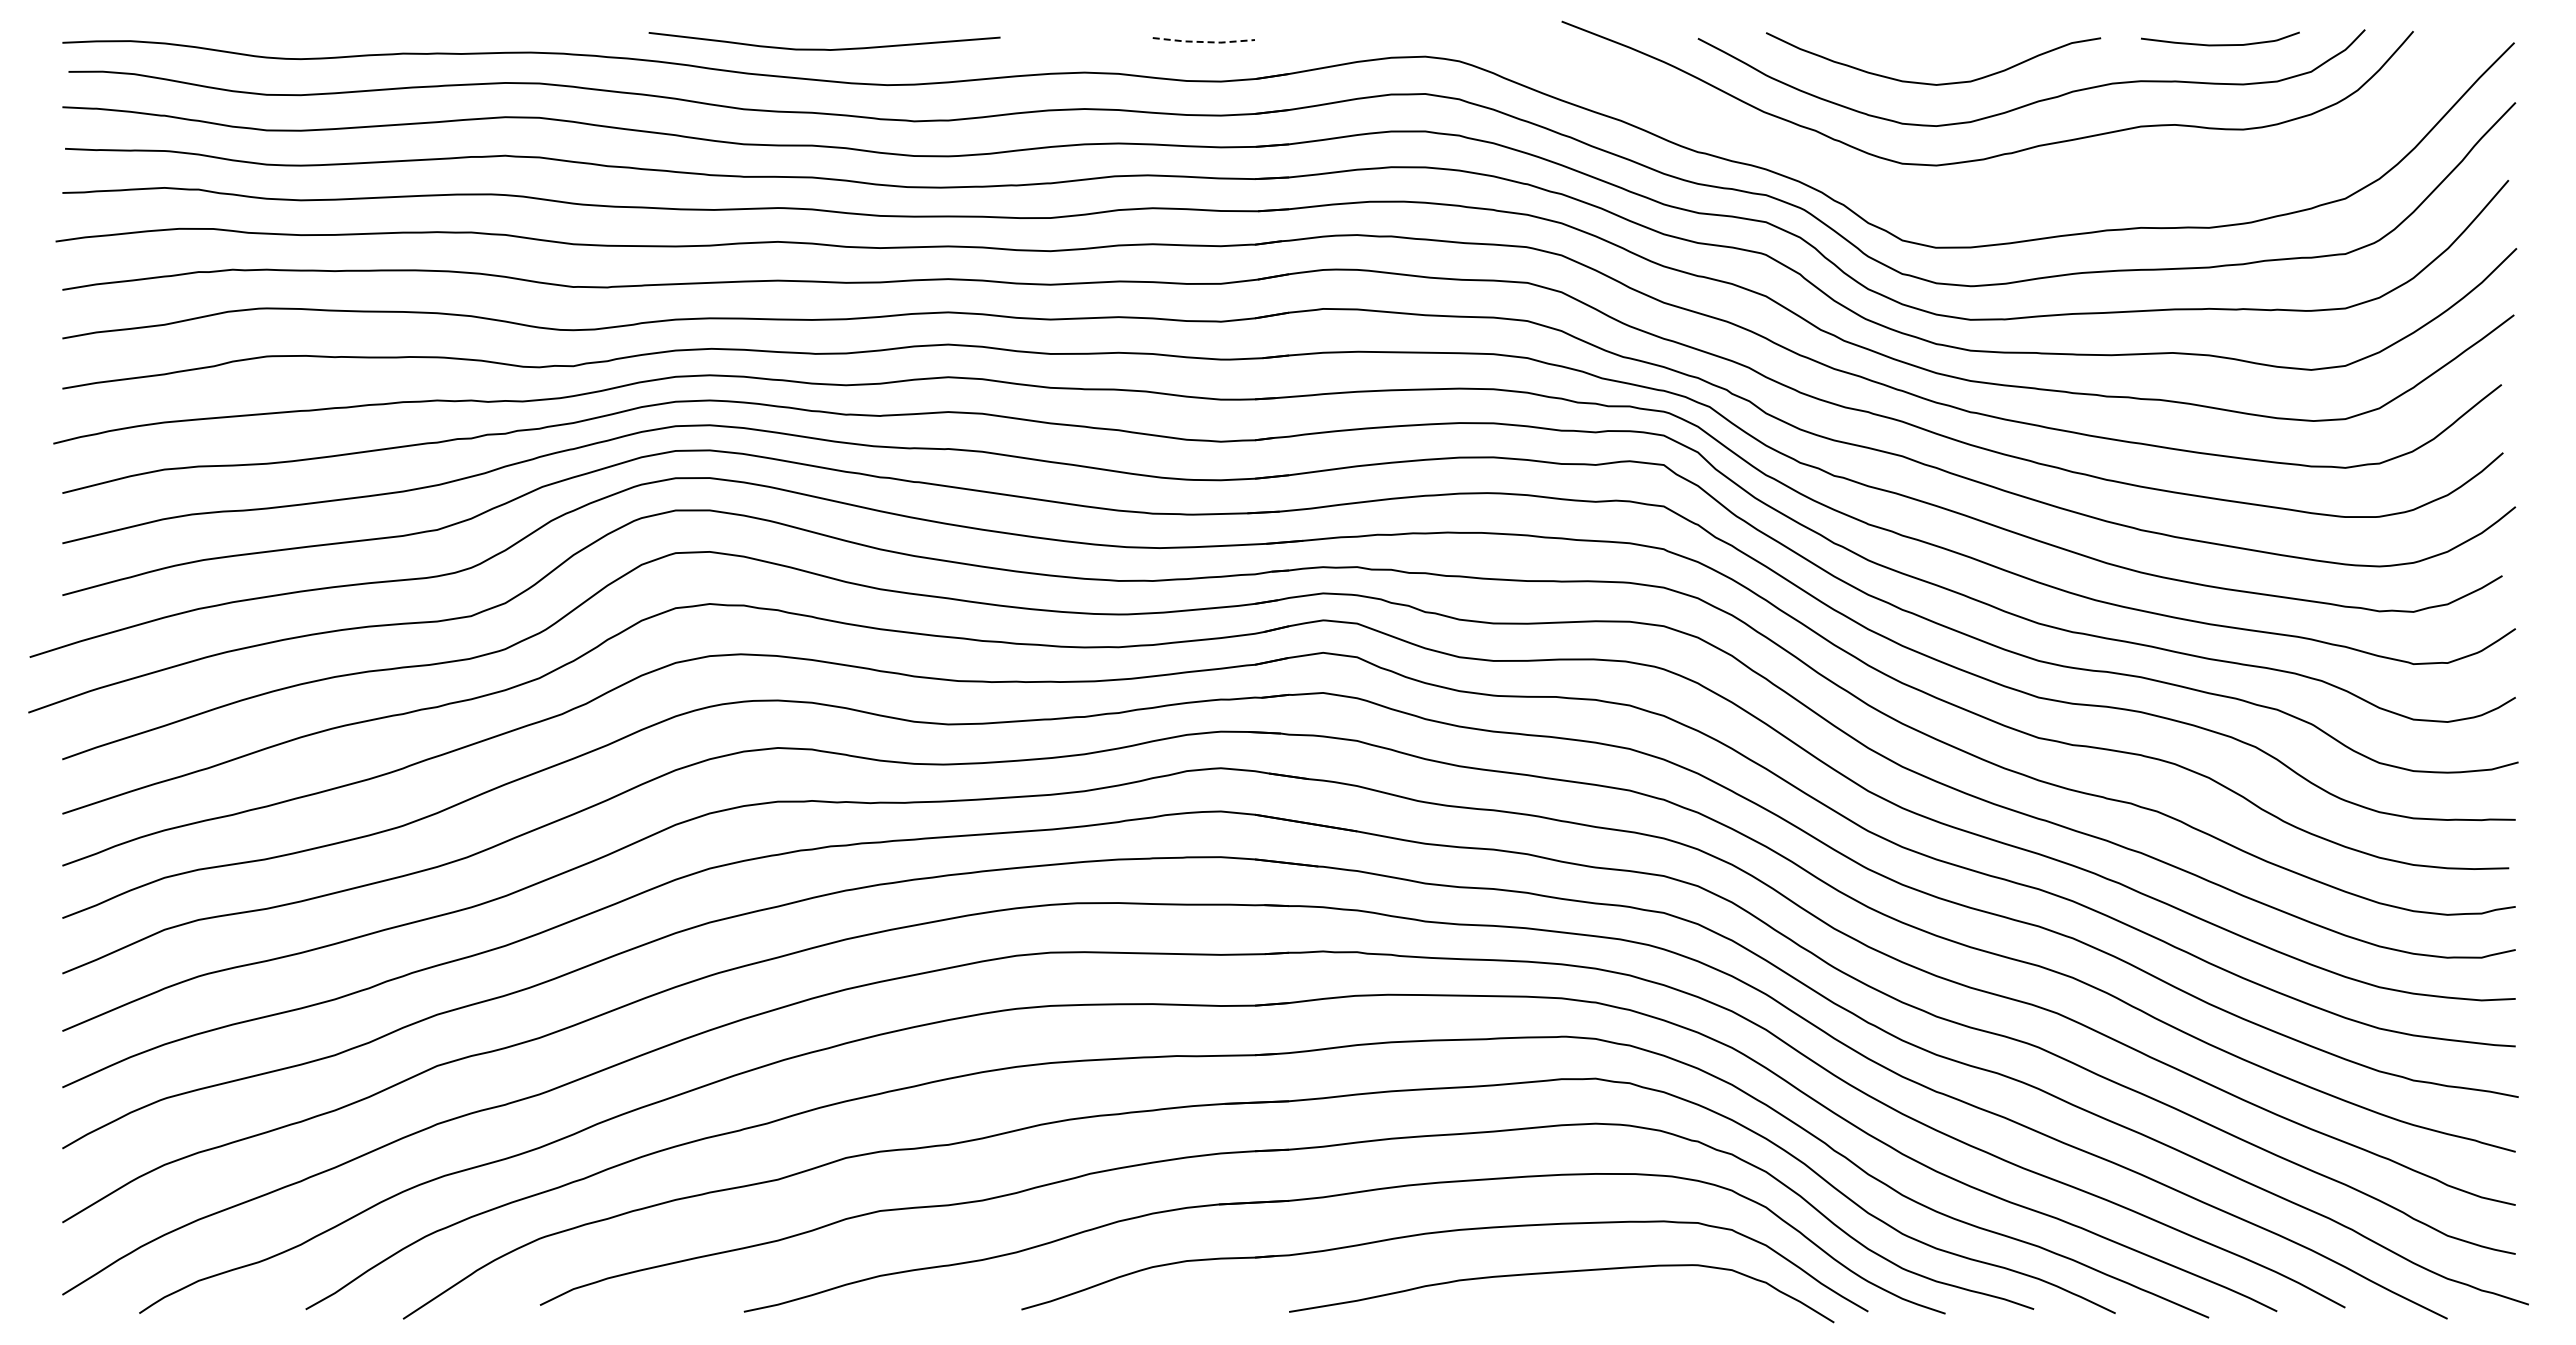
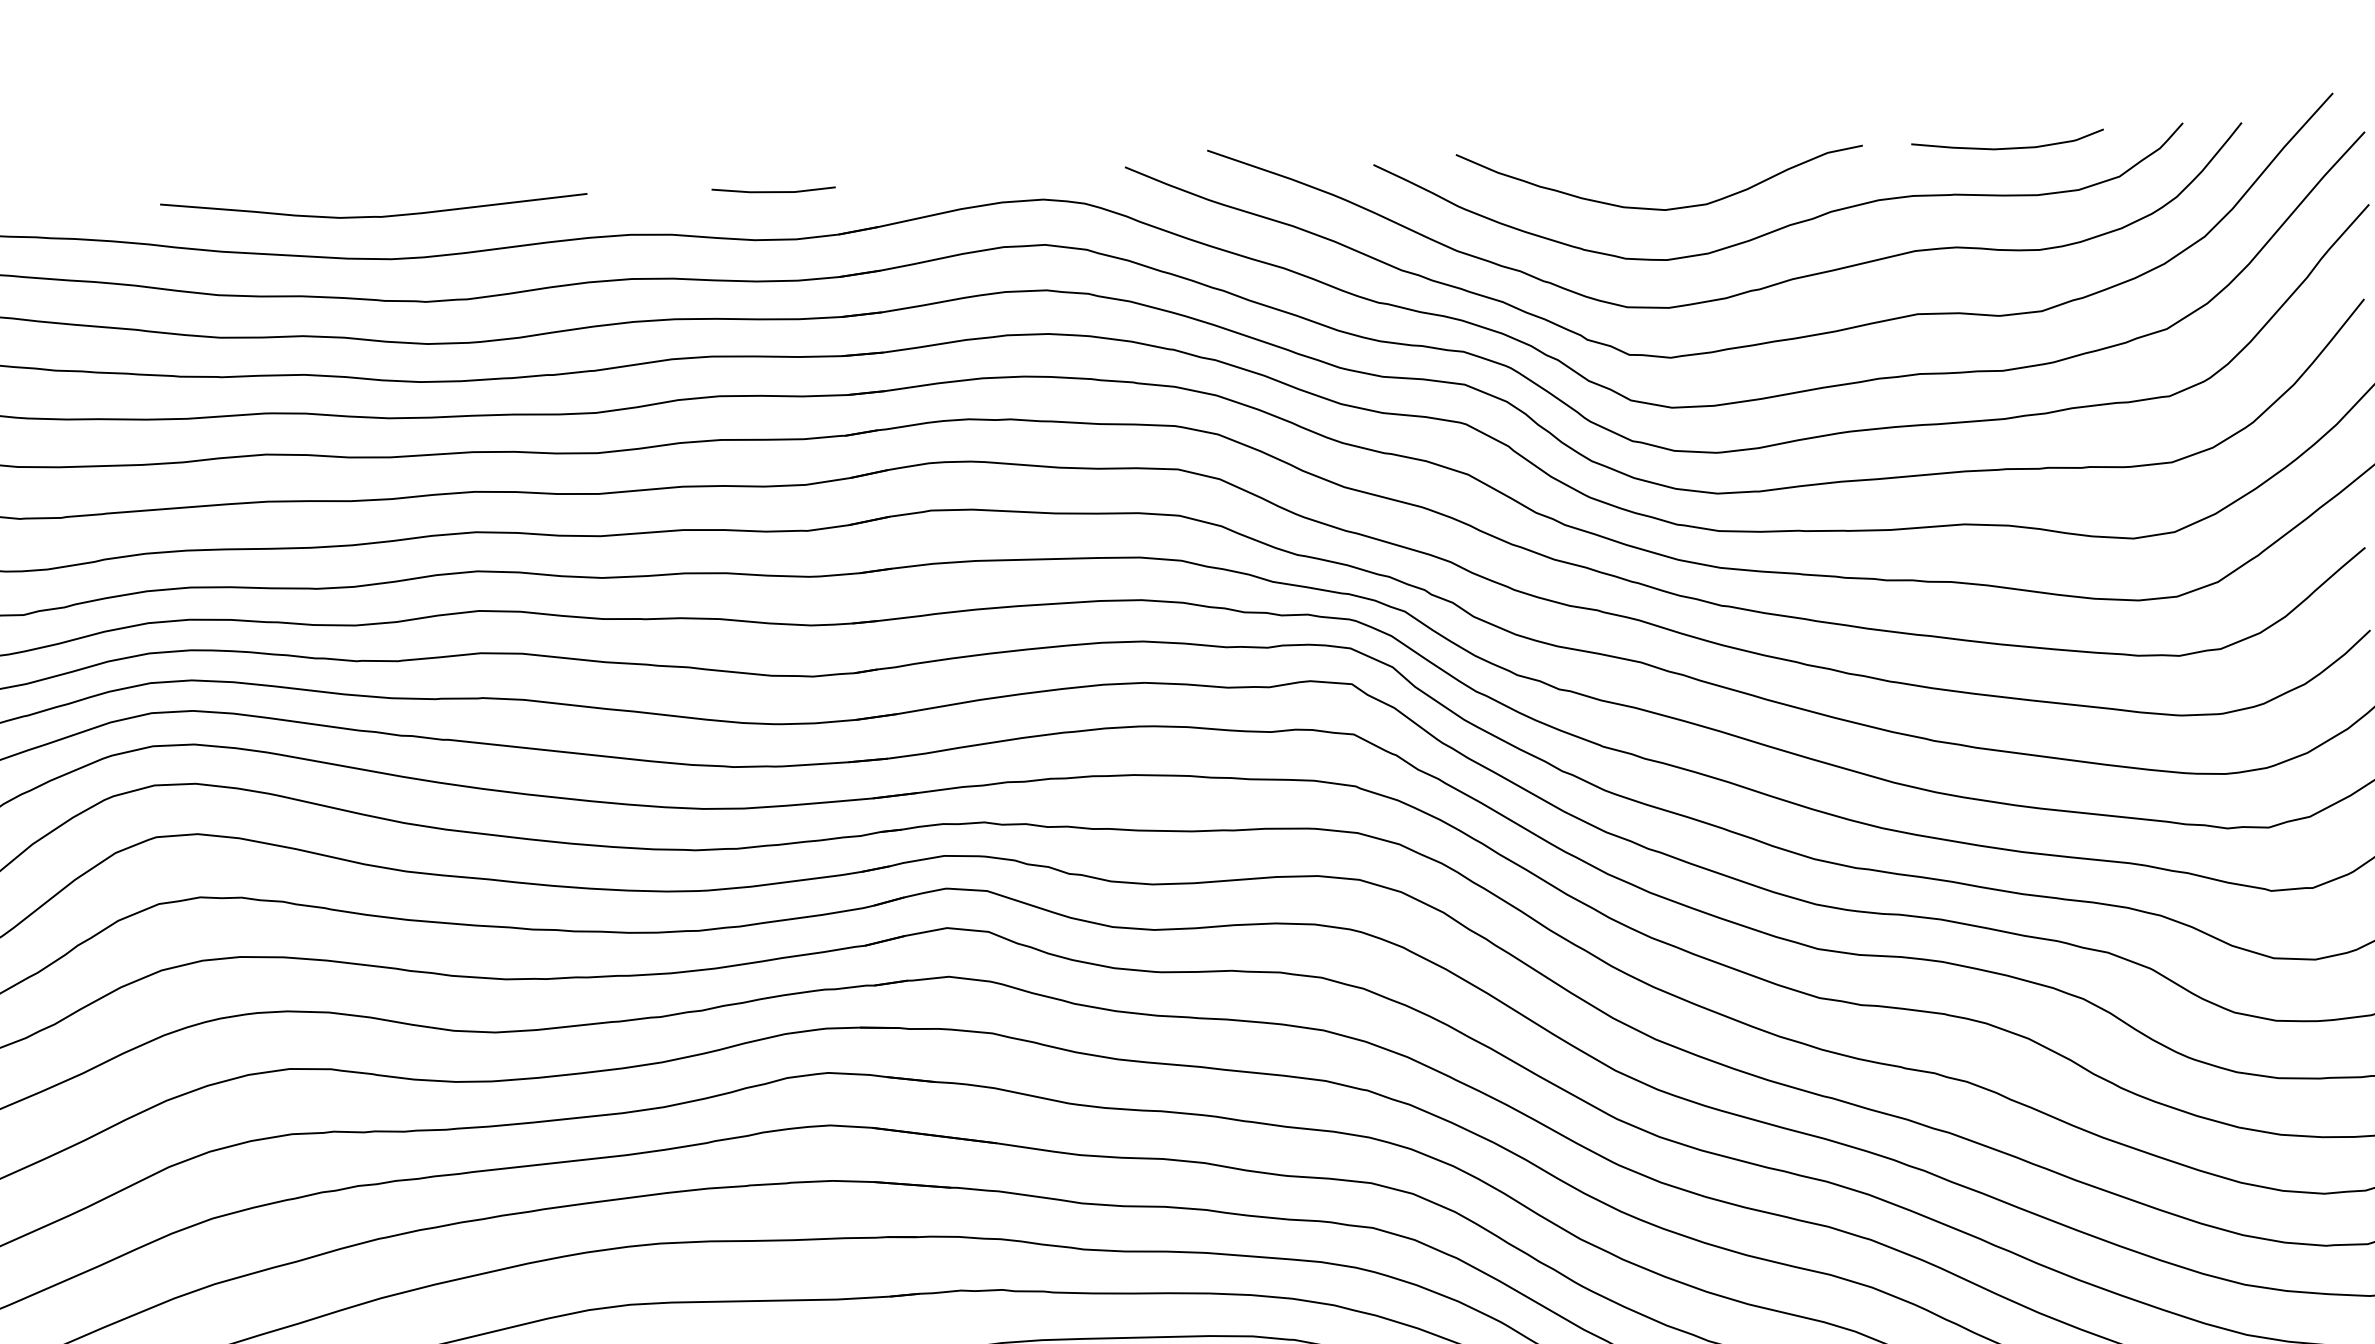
line: (1204, 42) -> (774, 192), dashed -> solid
curve: (824, 48) -> (374, 215), moved
curve: (1997, 198) -> (1744, 345), added

